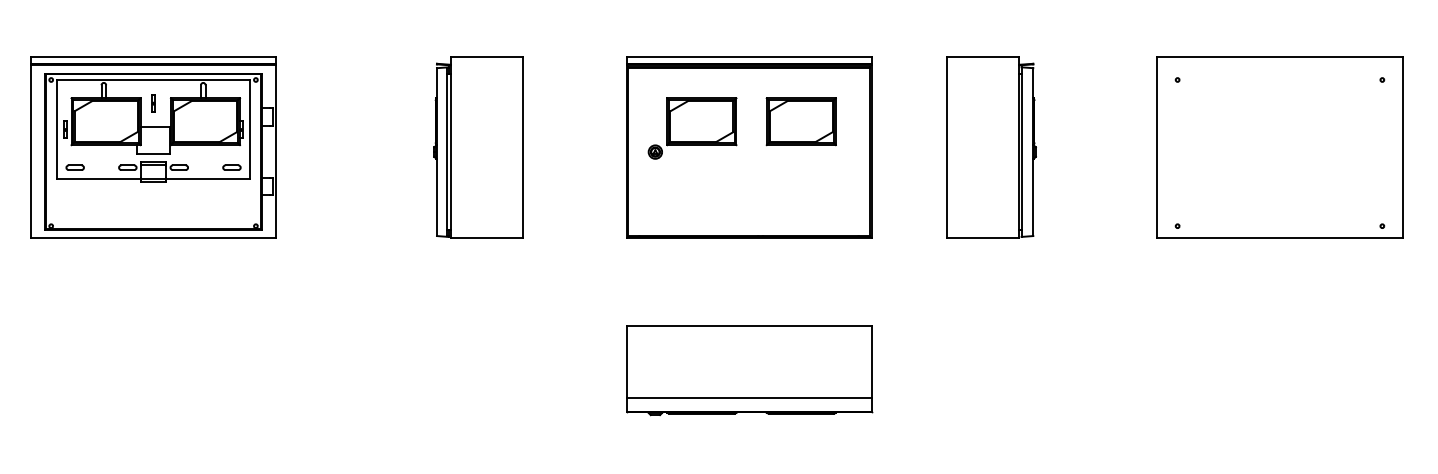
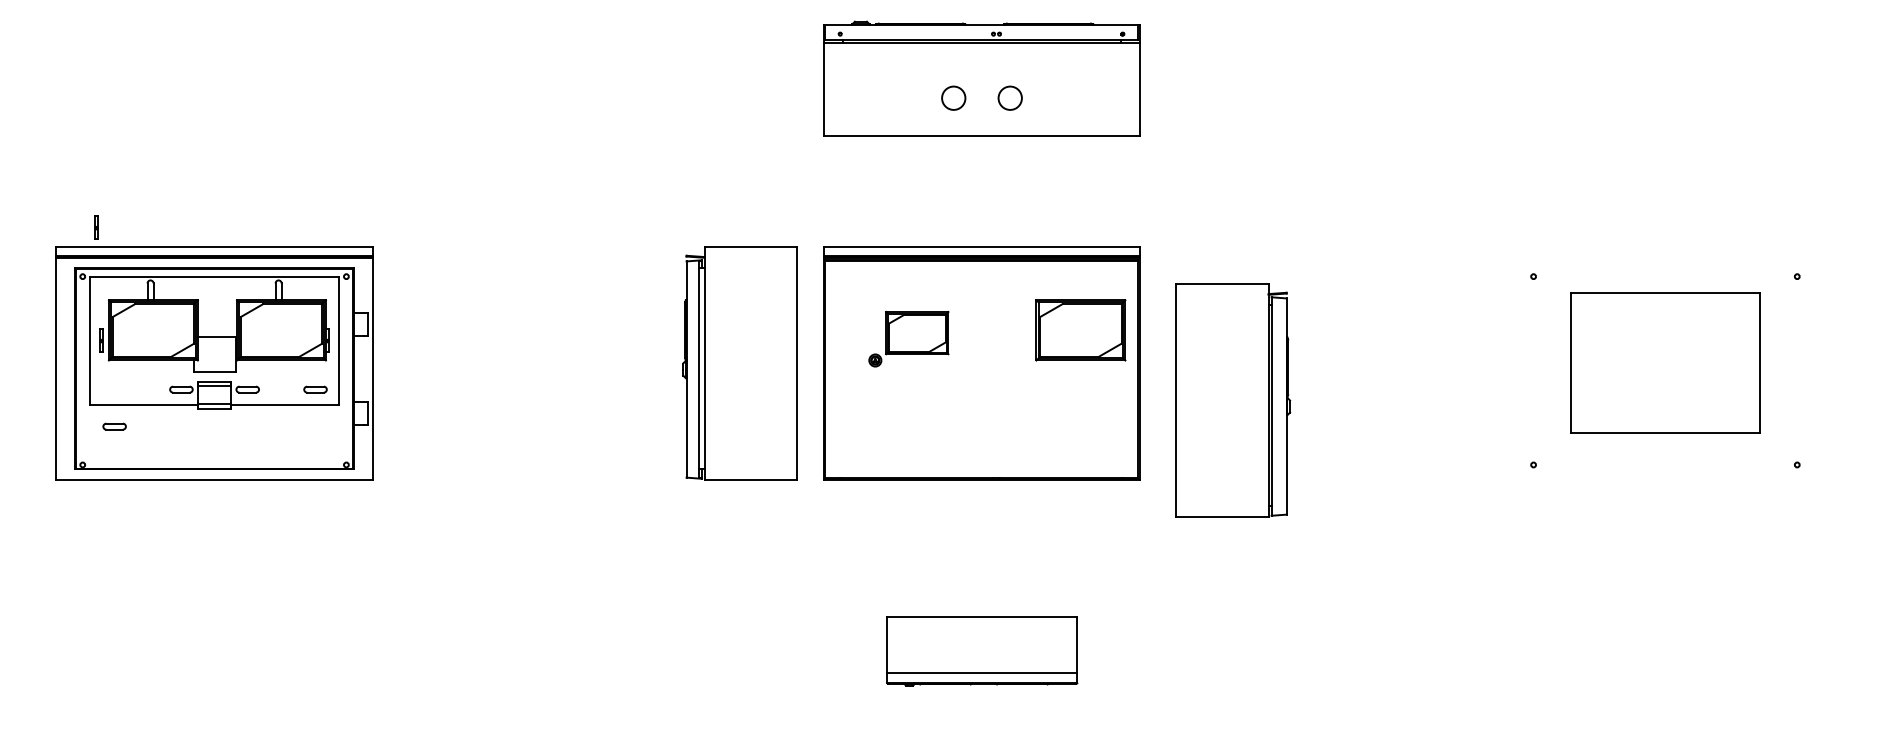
line: (153, 103) -> (96, 227), moved
part: (801, 121) -> (1080, 330), moved
part: (692, 128) -> (908, 339), size x0.7
part: (478, 147) -> (739, 363), moved
part: (992, 147) -> (1233, 400), moved
part: (1280, 147) -> (1665, 363), size x0.6
part: (75, 167) -> (114, 426), moved
part: (749, 371) -> (982, 651), size x0.6

